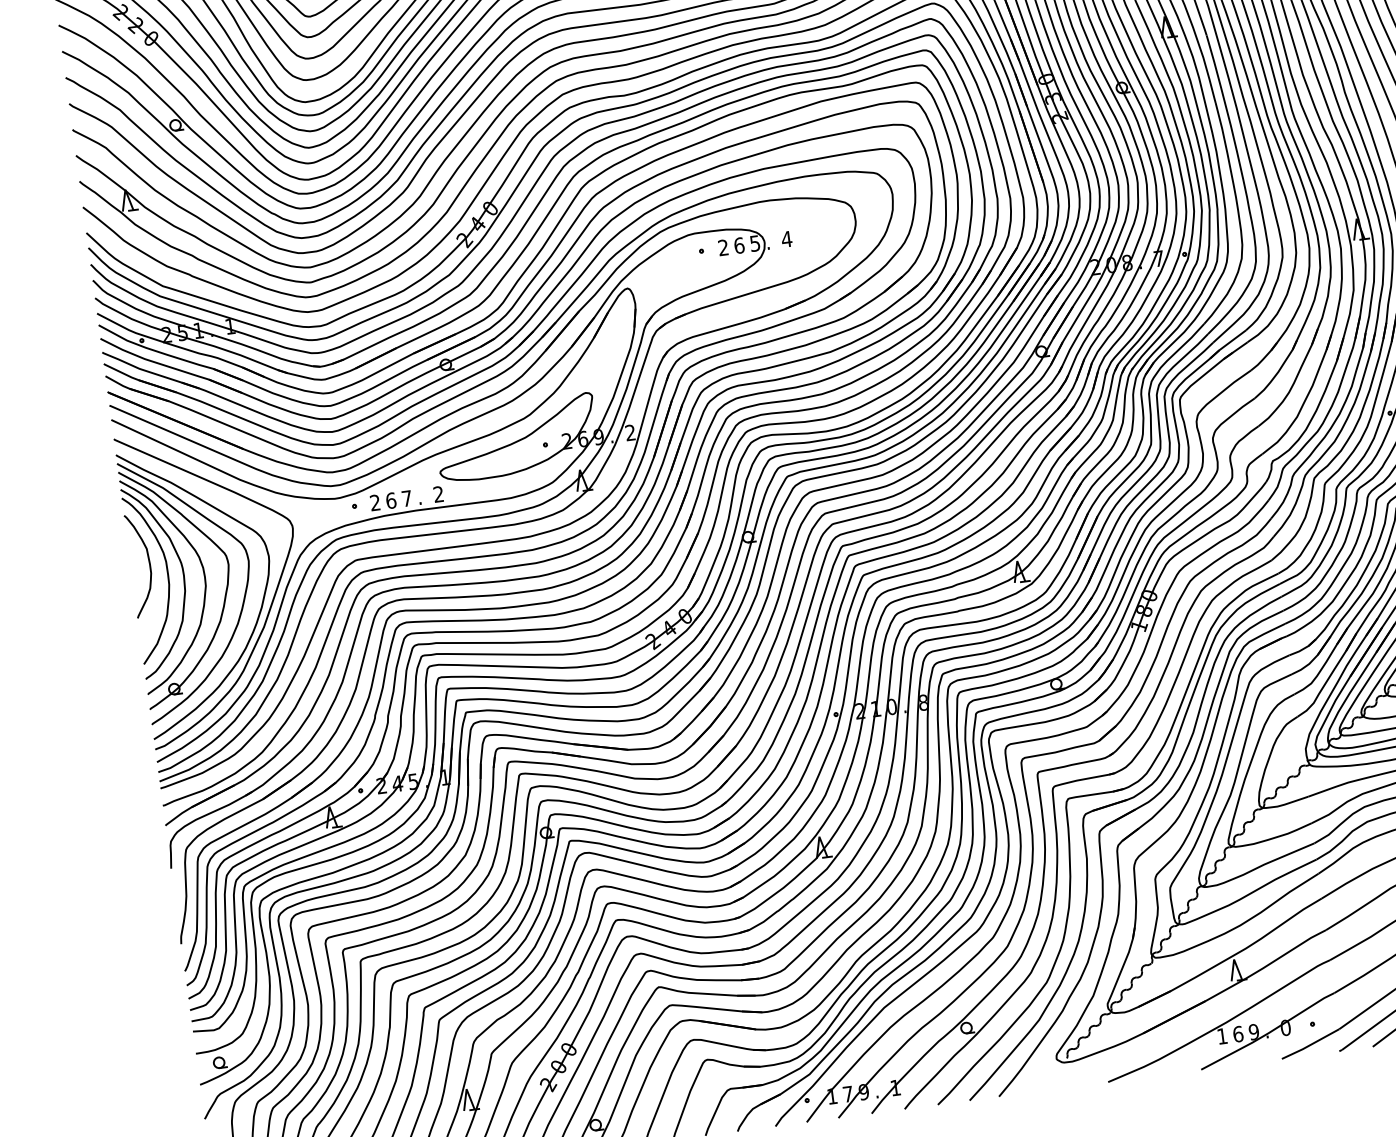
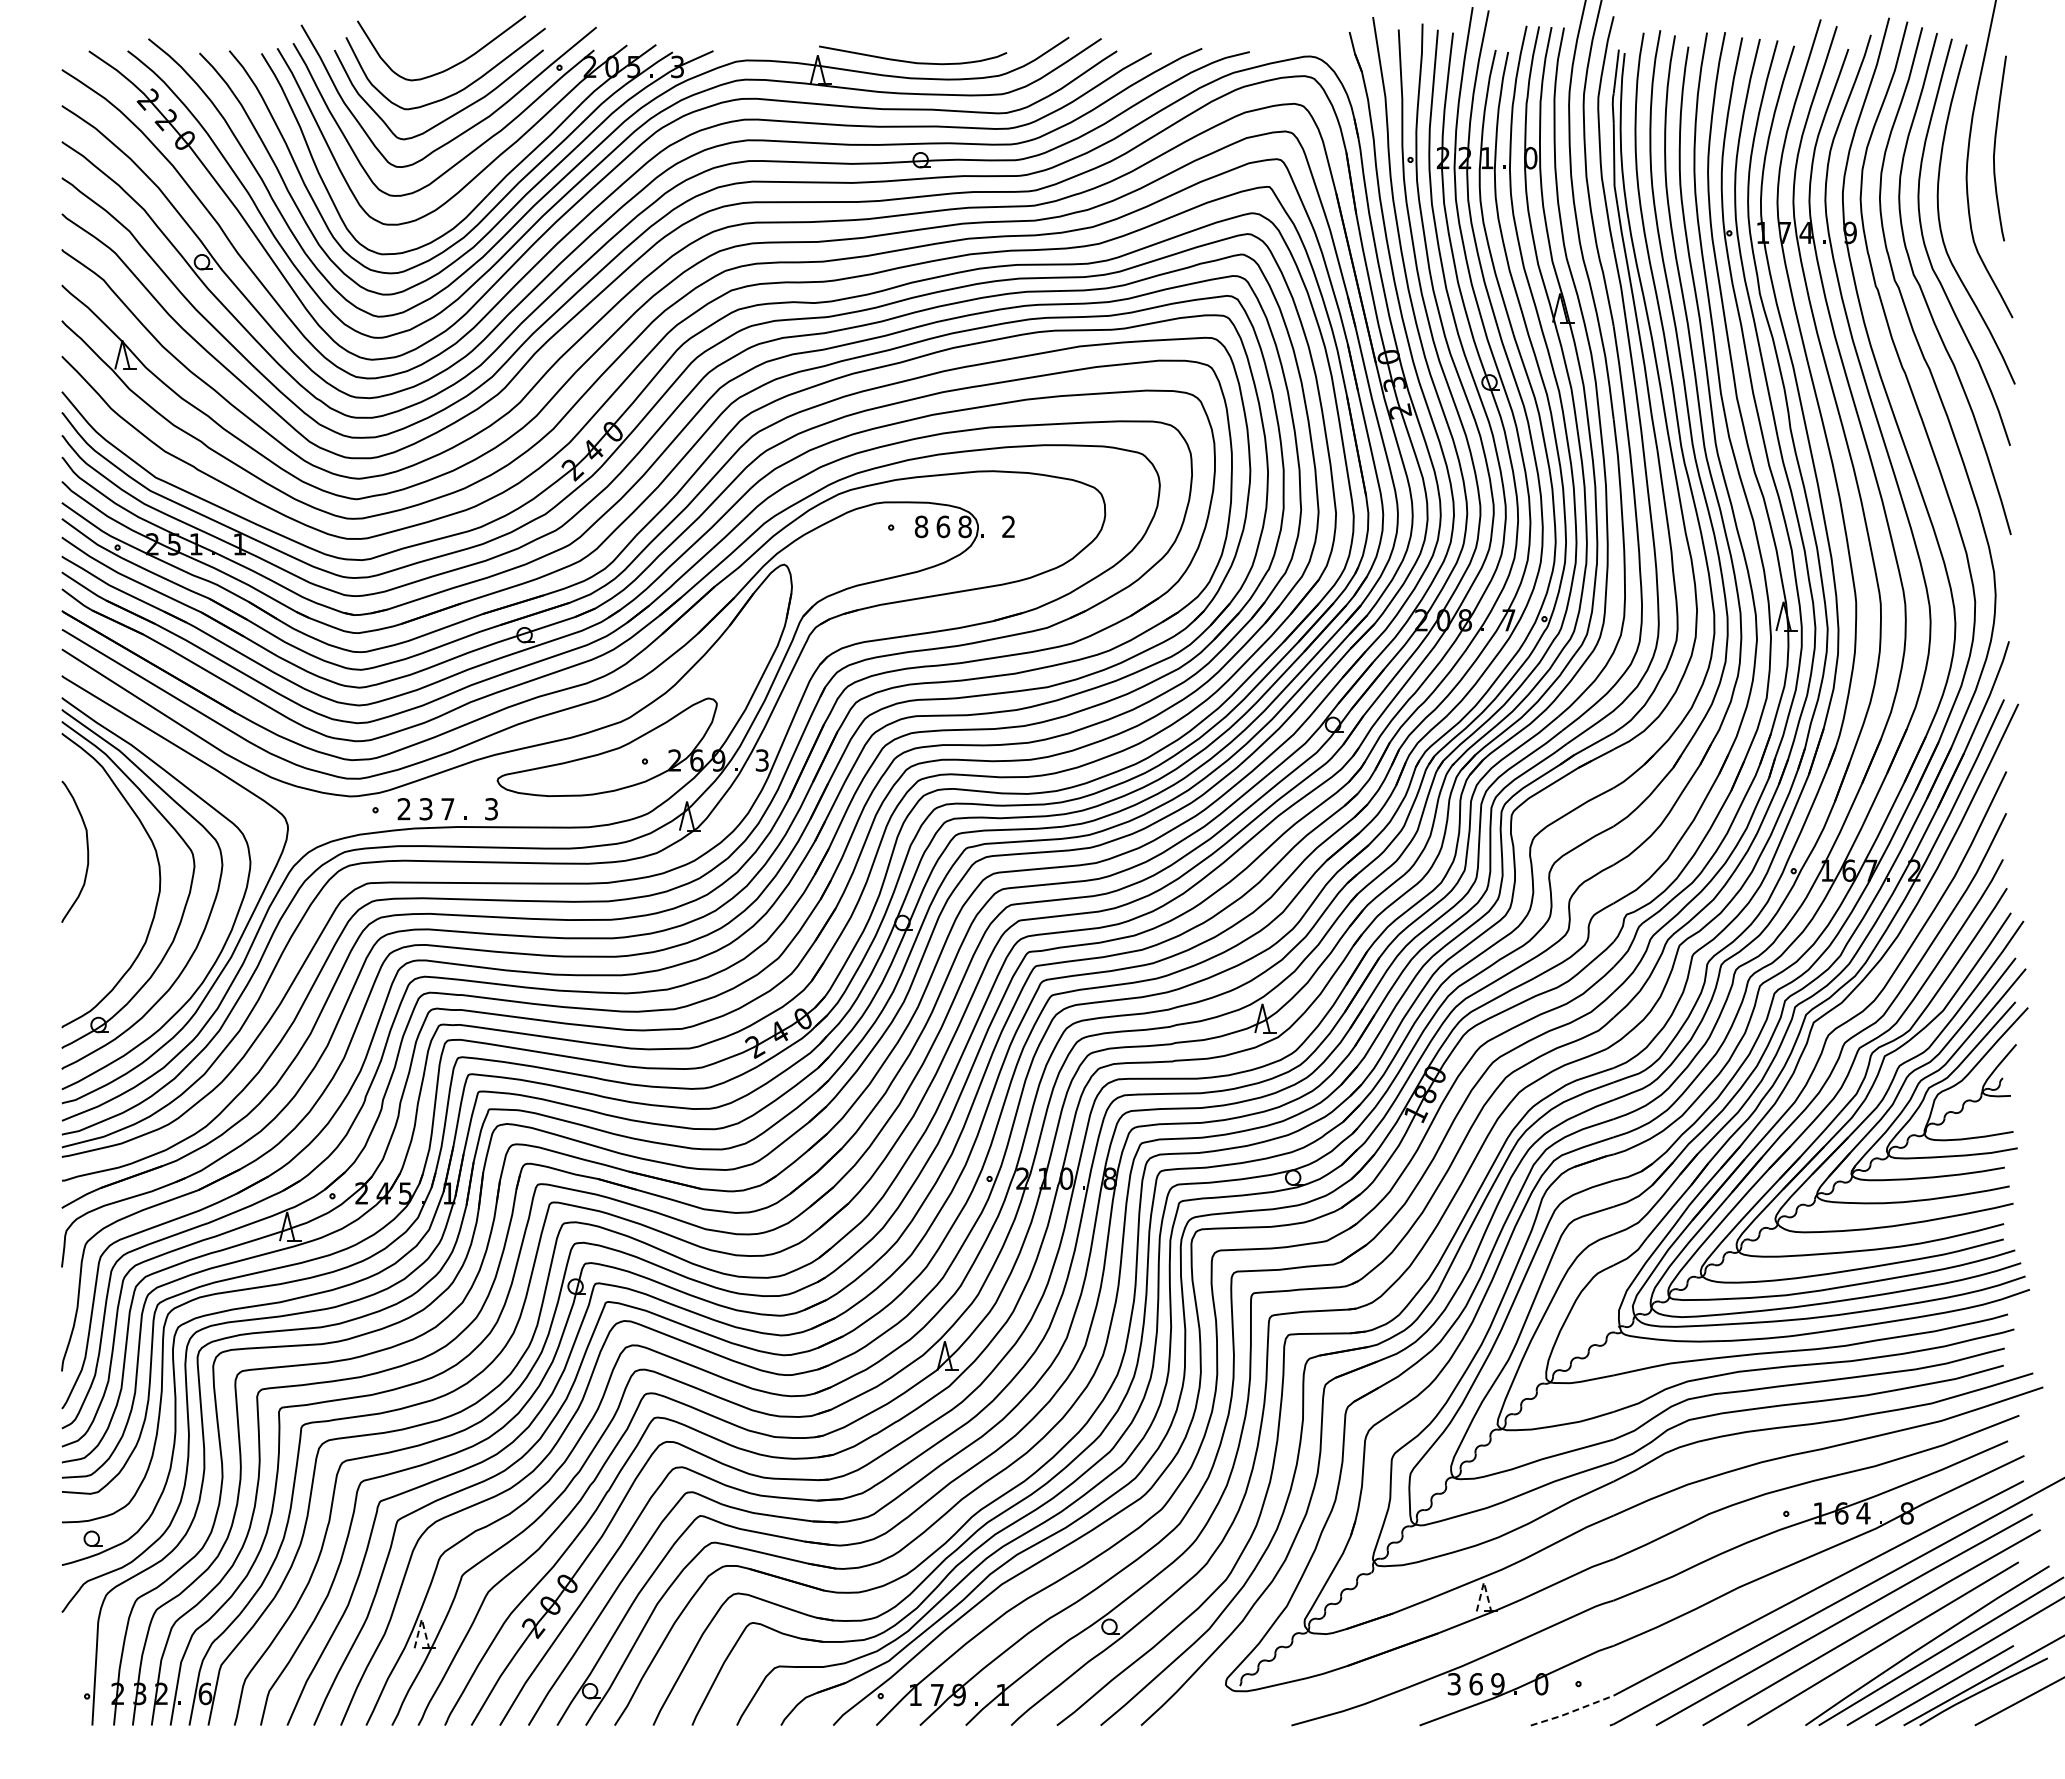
text: (786, 239) -> (1008, 526), 4 -> 2
text: (754, 243) -> (964, 526), 5 -> 8
text: (723, 247) -> (921, 526), 2 -> 8
text: (629, 432) -> (761, 760), 2 -> 3
text: (438, 494) -> (491, 809), 2 -> 3
text: (390, 501) -> (425, 809), 6 -> 3
part: (167, 580) -> (109, 876), removed
line: (1233, 959) -> (1483, 1582), solid -> dashed
text: (1221, 1036) -> (1453, 1684), 1 -> 3
line: (1310, 1044) -> (1571, 1711), solid -> dashed
line: (466, 1089) -> (421, 1619), solid -> dashed

